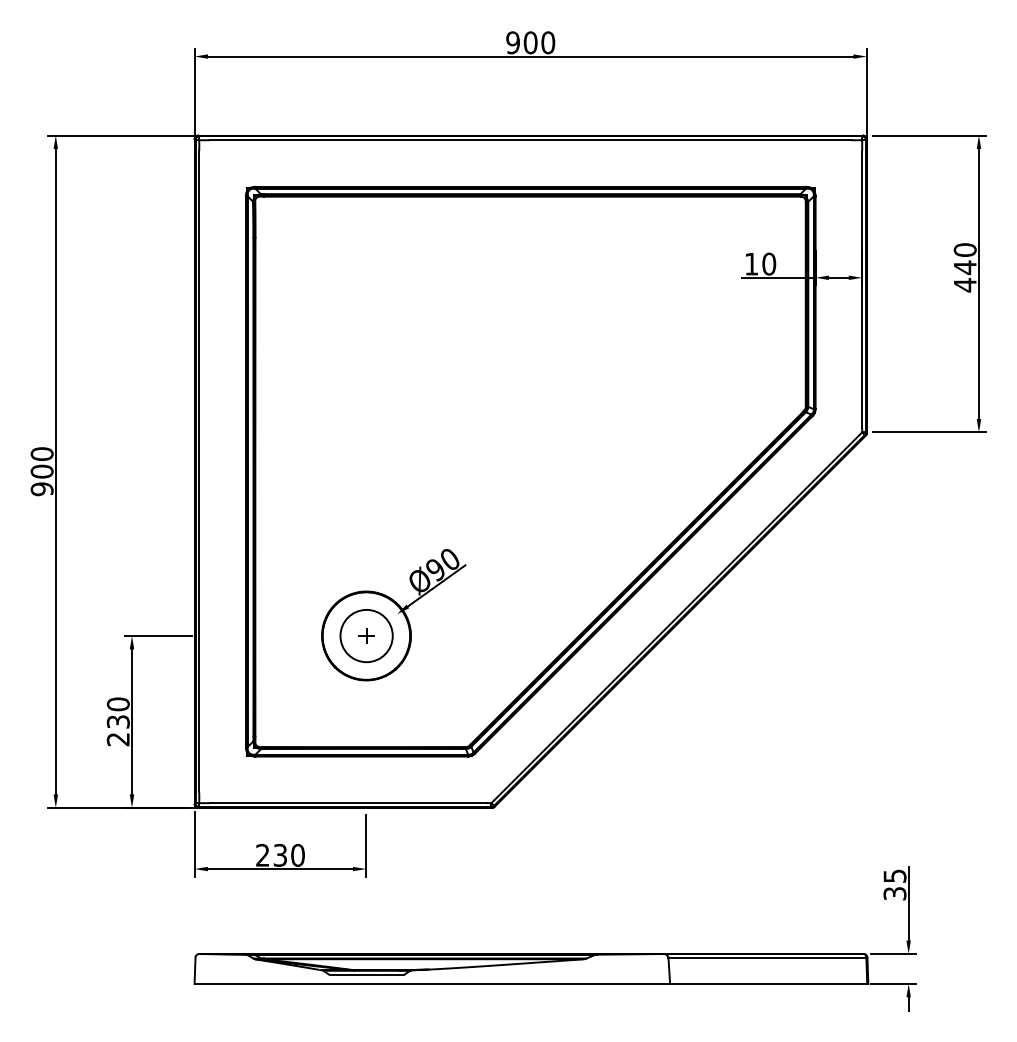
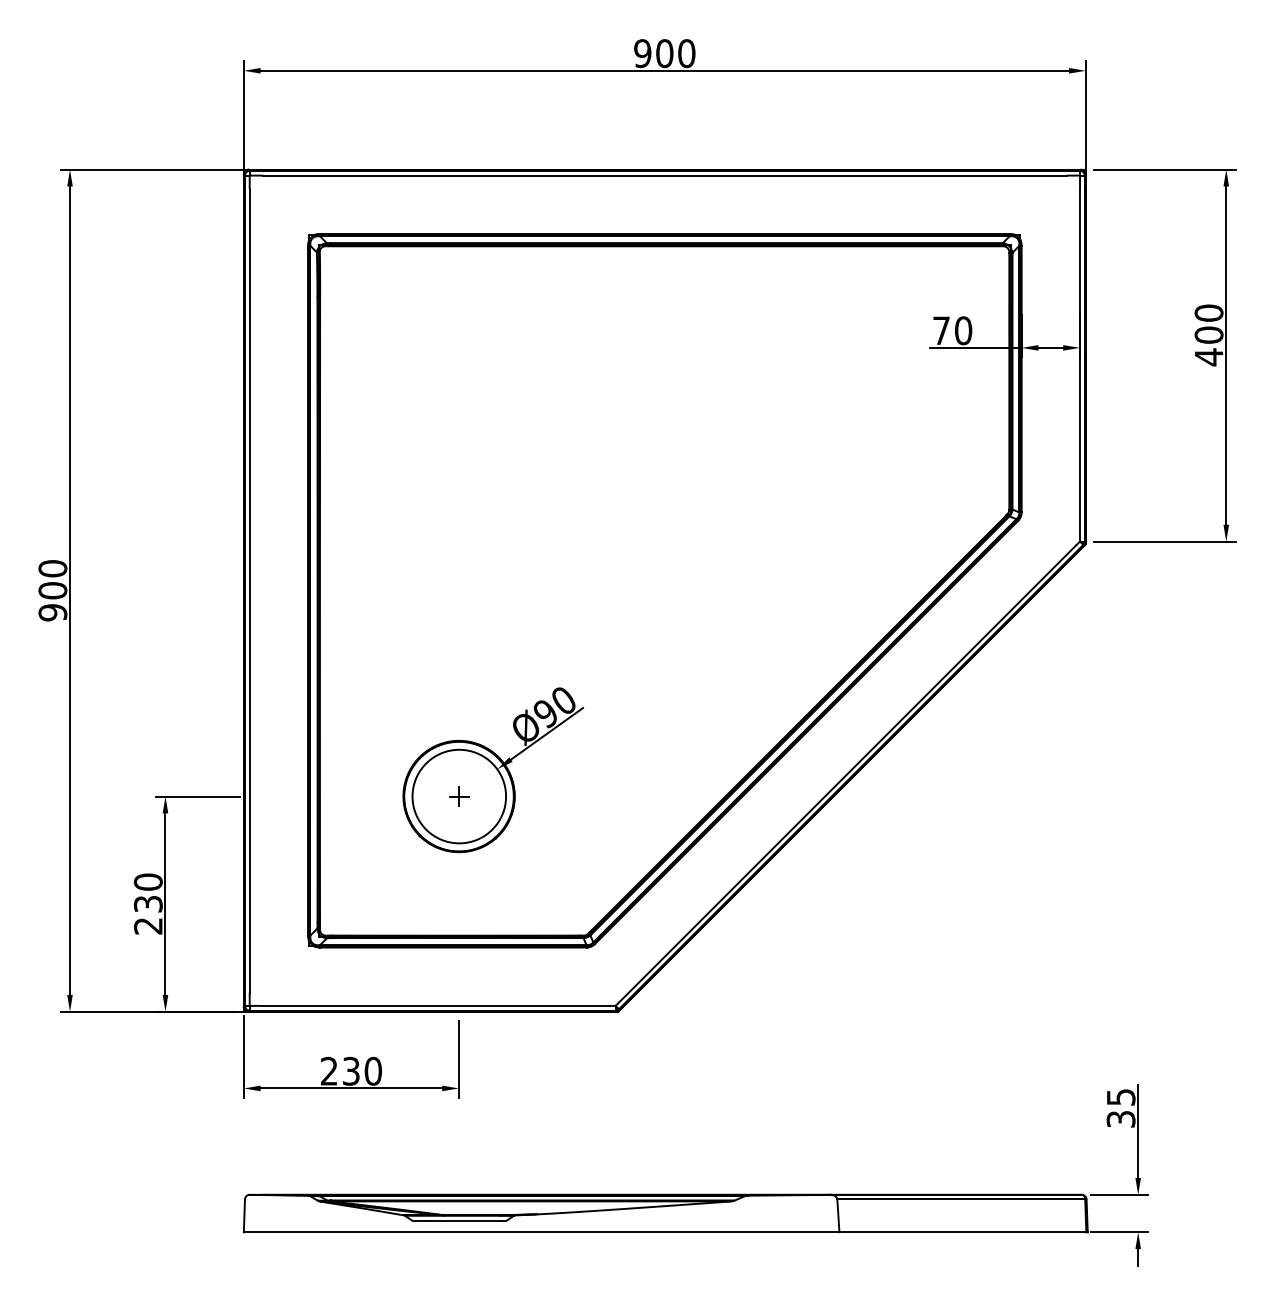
text: (751, 264) -> (941, 331), 10 -> 70
text: (964, 267) -> (1208, 334), 440 -> 400
circle: (366, 635) -> (459, 795), size x1.43

